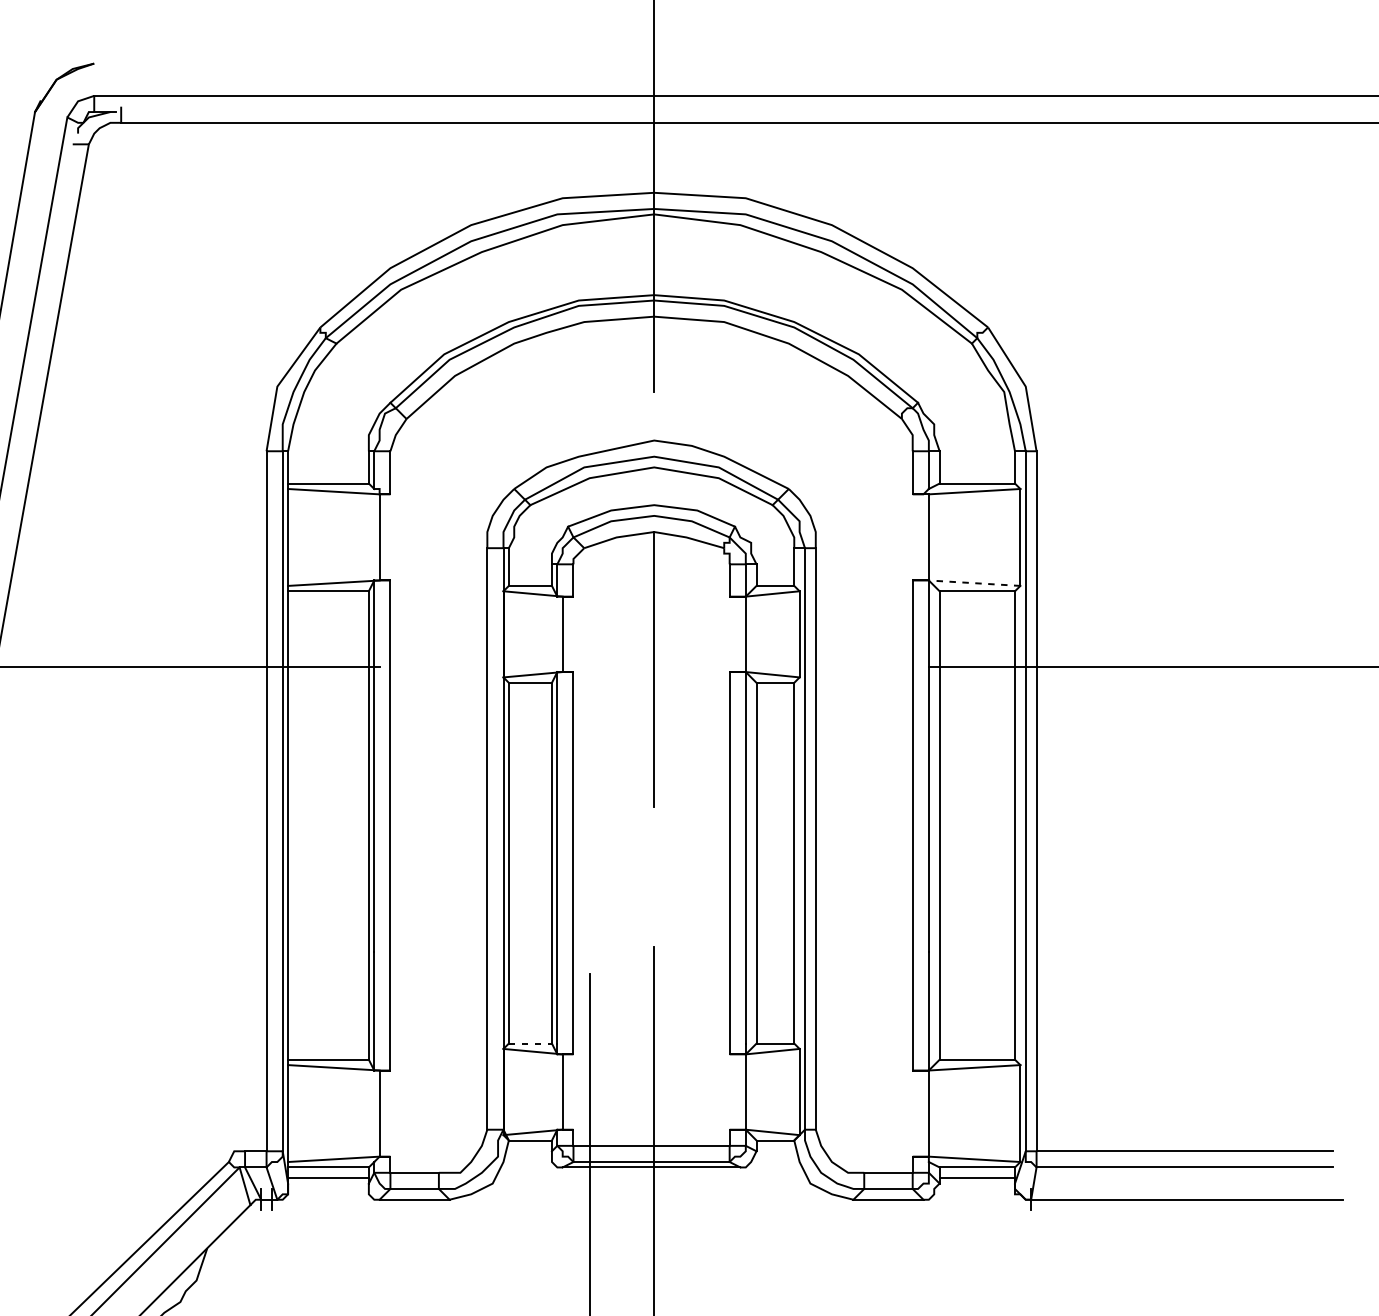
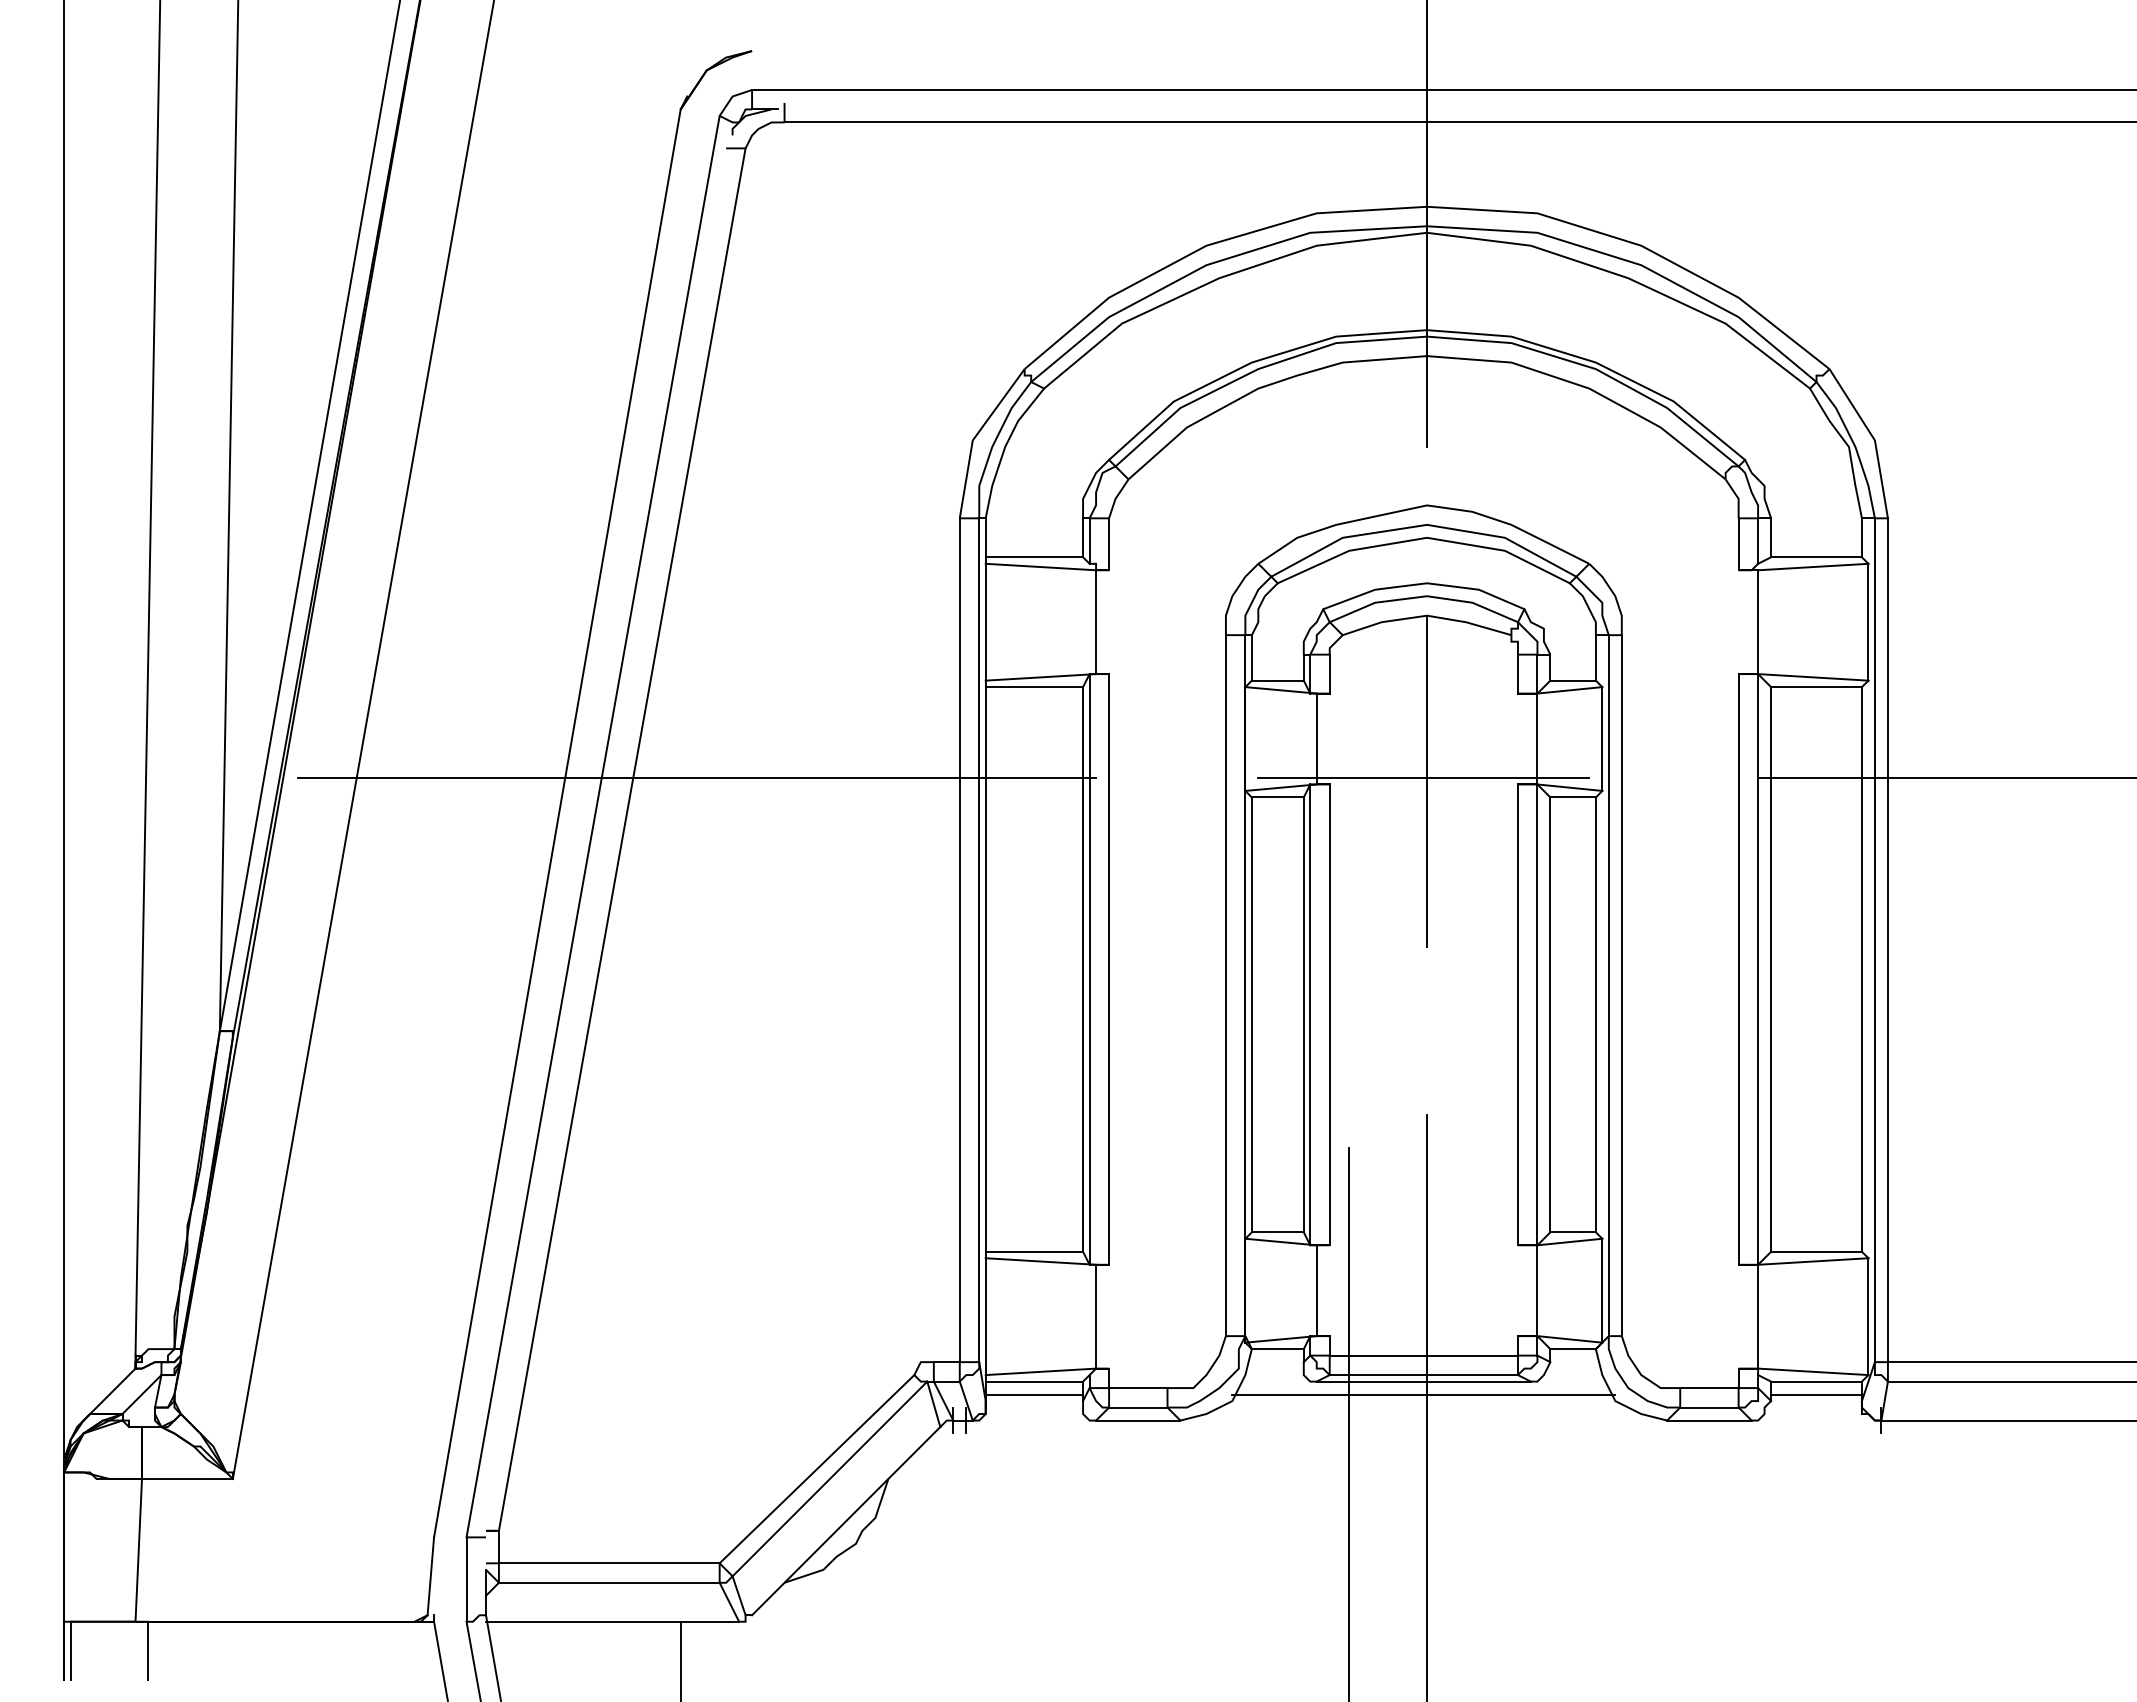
line: (973, 583) -> (1812, 677), dashed -> solid
line: (651, 667) -> (1423, 778), added
line: (530, 1043) -> (1277, 1232), dashed -> solid
line: (651, 1178) -> (1423, 1394), added

